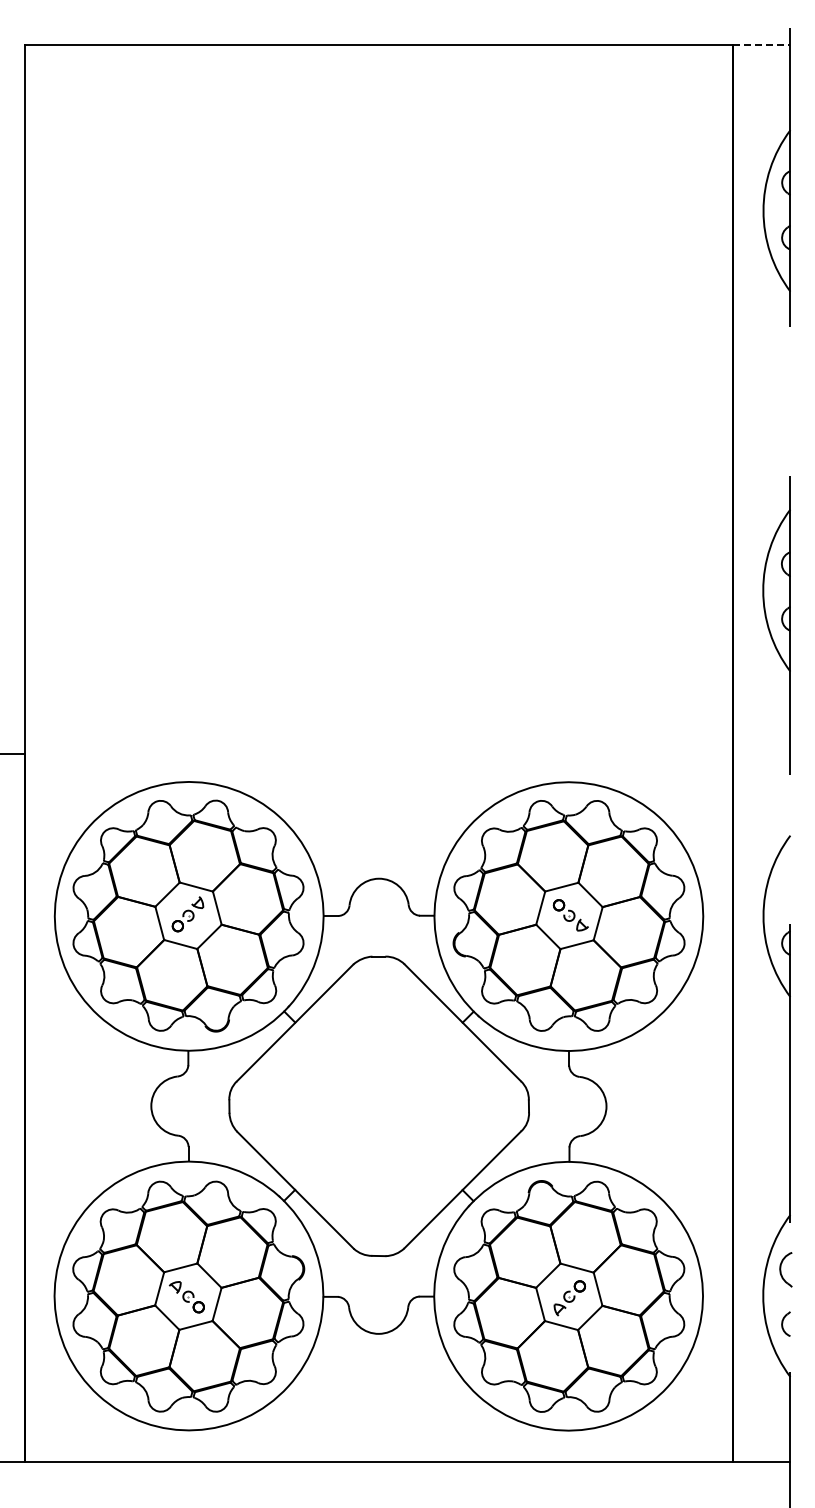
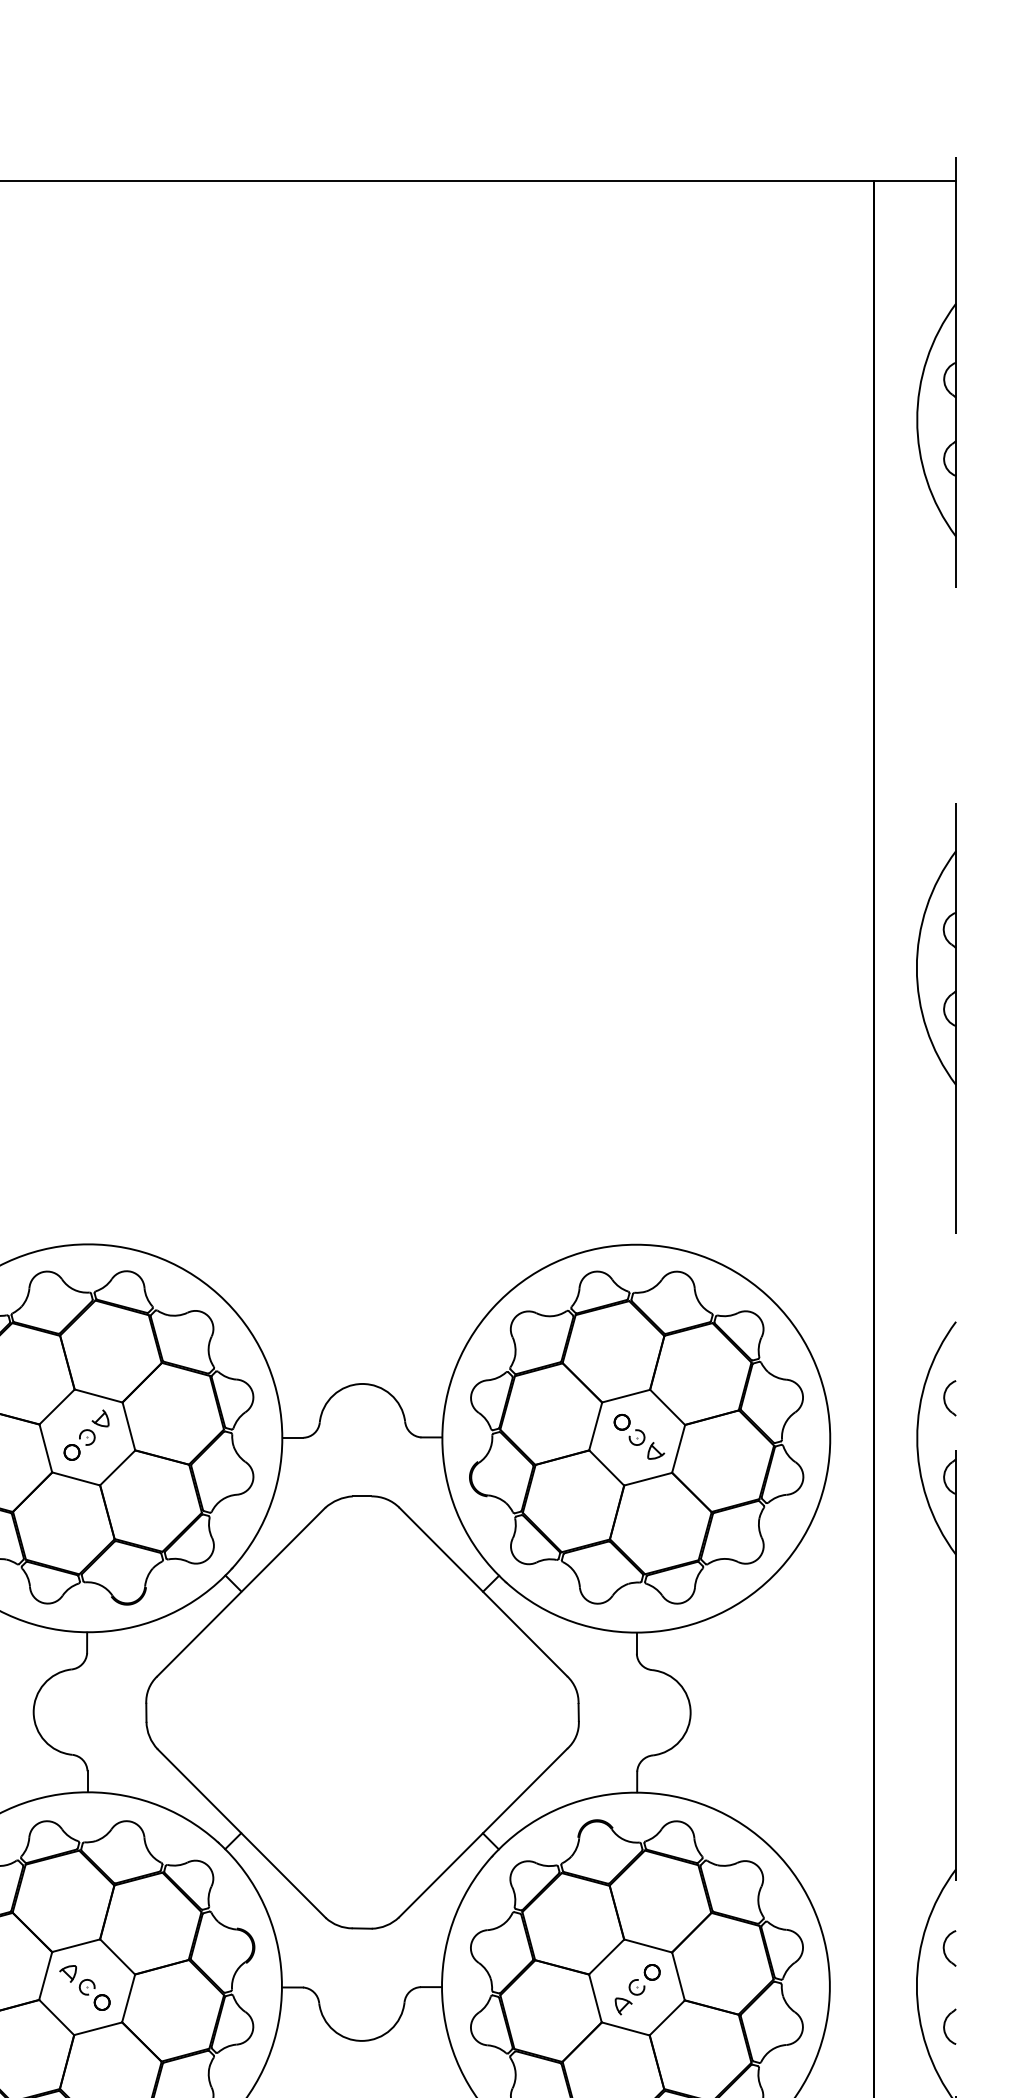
line: (761, 45) -> (914, 181), dashed -> solid
part: (785, 888) -> (948, 1398), added
part: (785, 1269) -> (948, 1947), size x0.71

